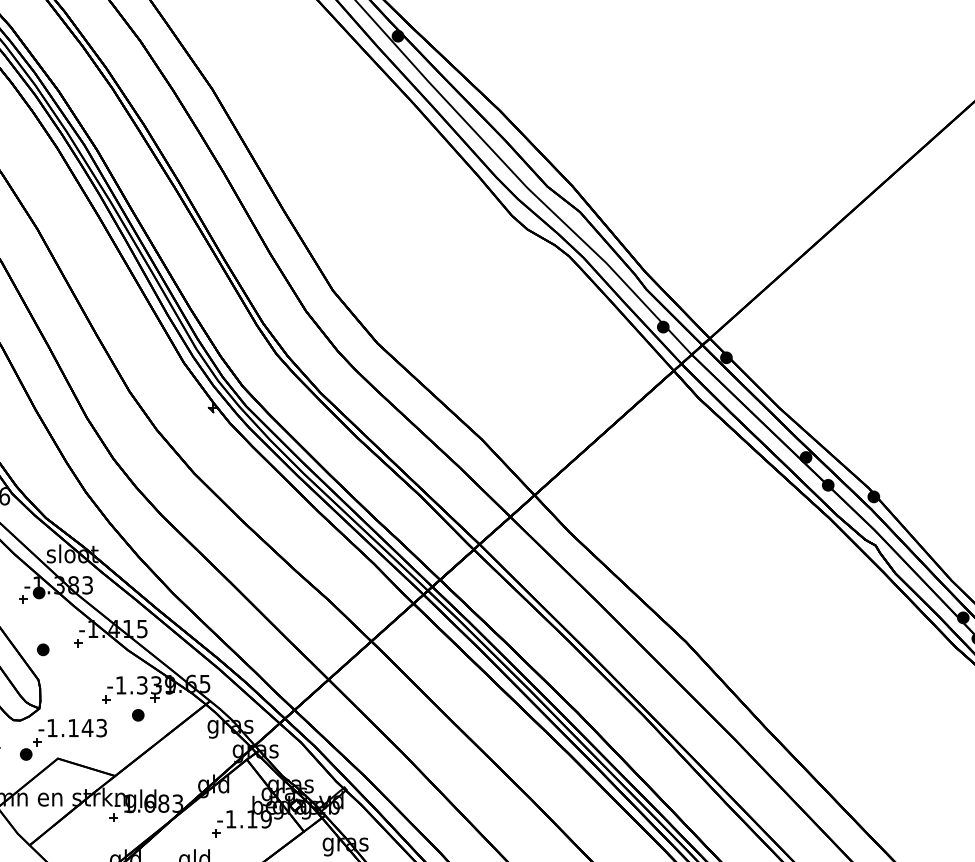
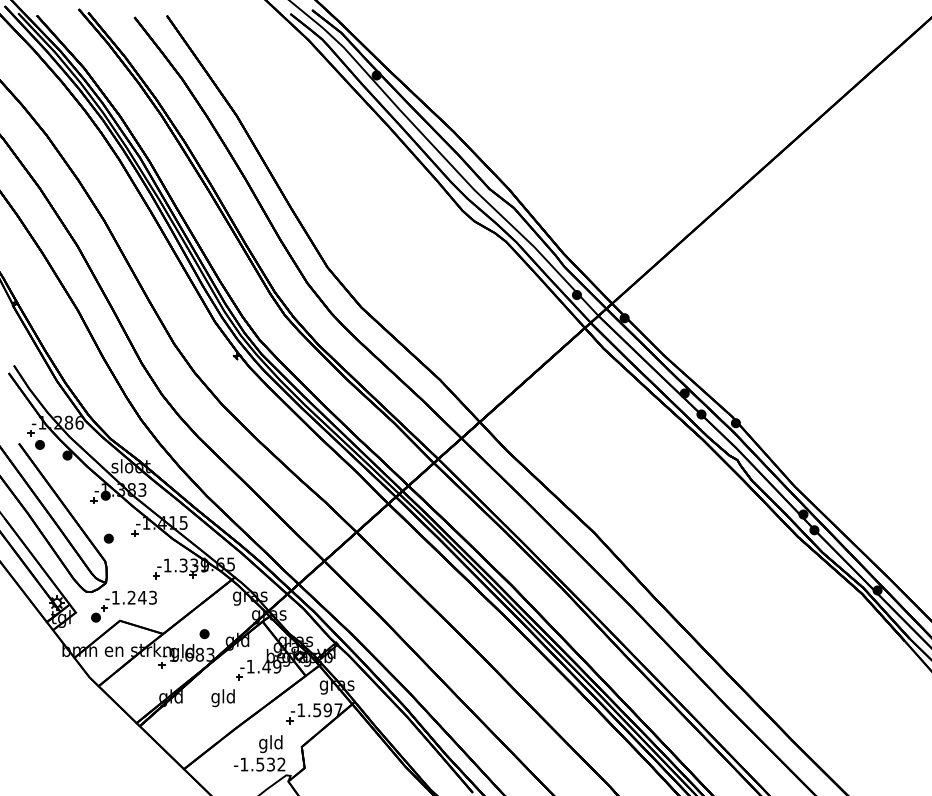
part: (138, 715) -> (204, 634), moved
text: (73, 727) -> (131, 597), -1.143 -> -1.243
text: (252, 819) -> (266, 666), -1.19 -> -1.49

